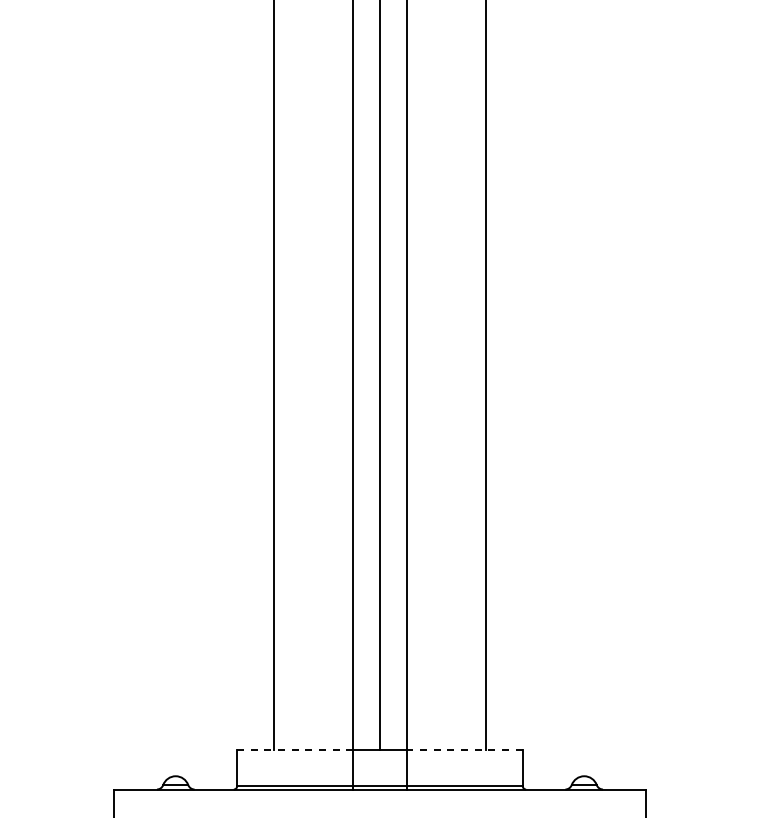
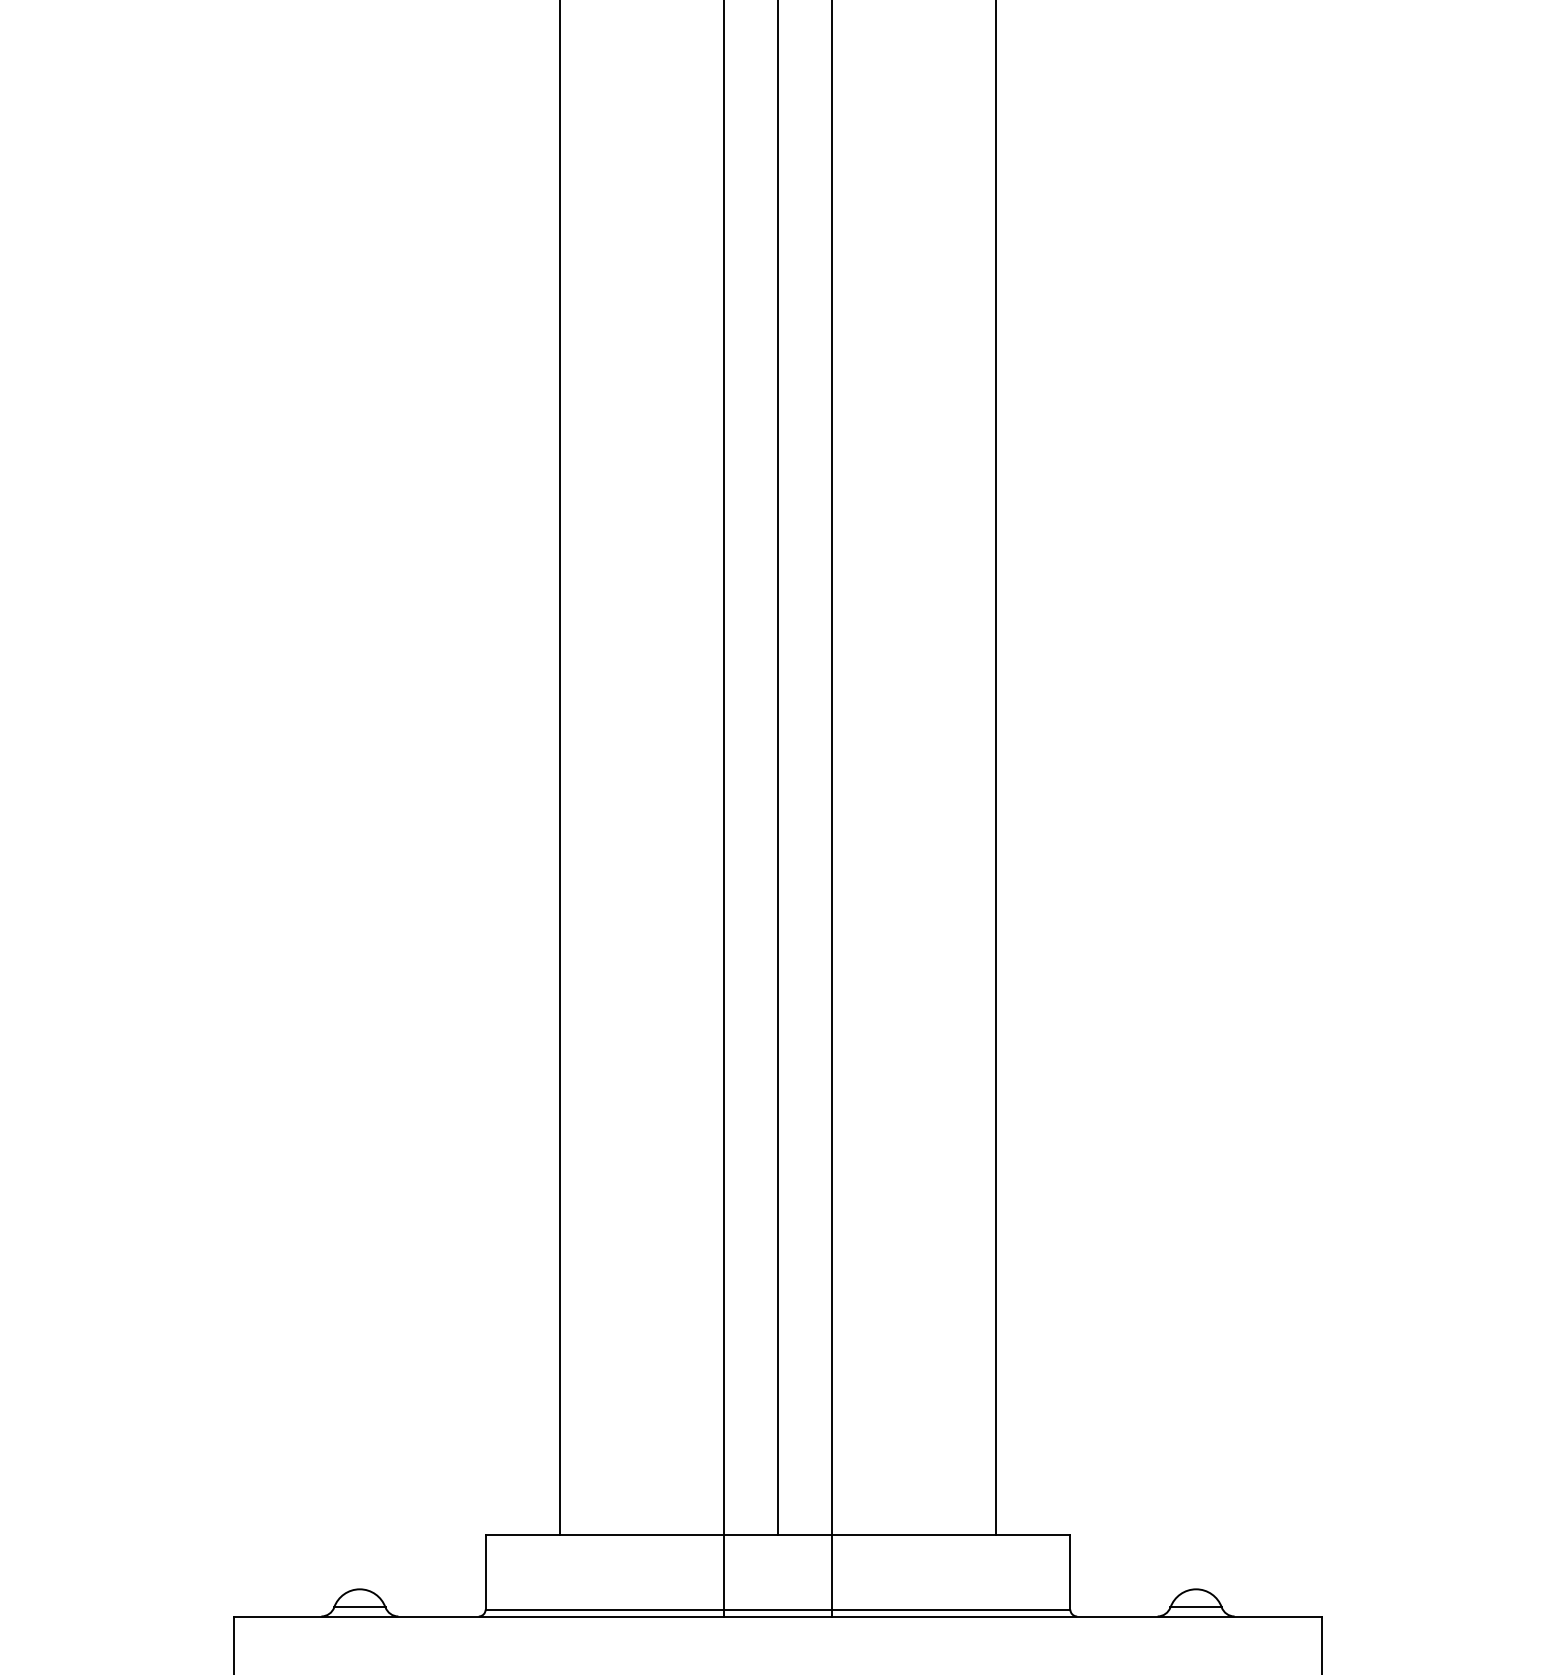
line: (294, 749) -> (602, 1534), dashed -> solid
line: (464, 749) -> (950, 1534), dashed -> solid

